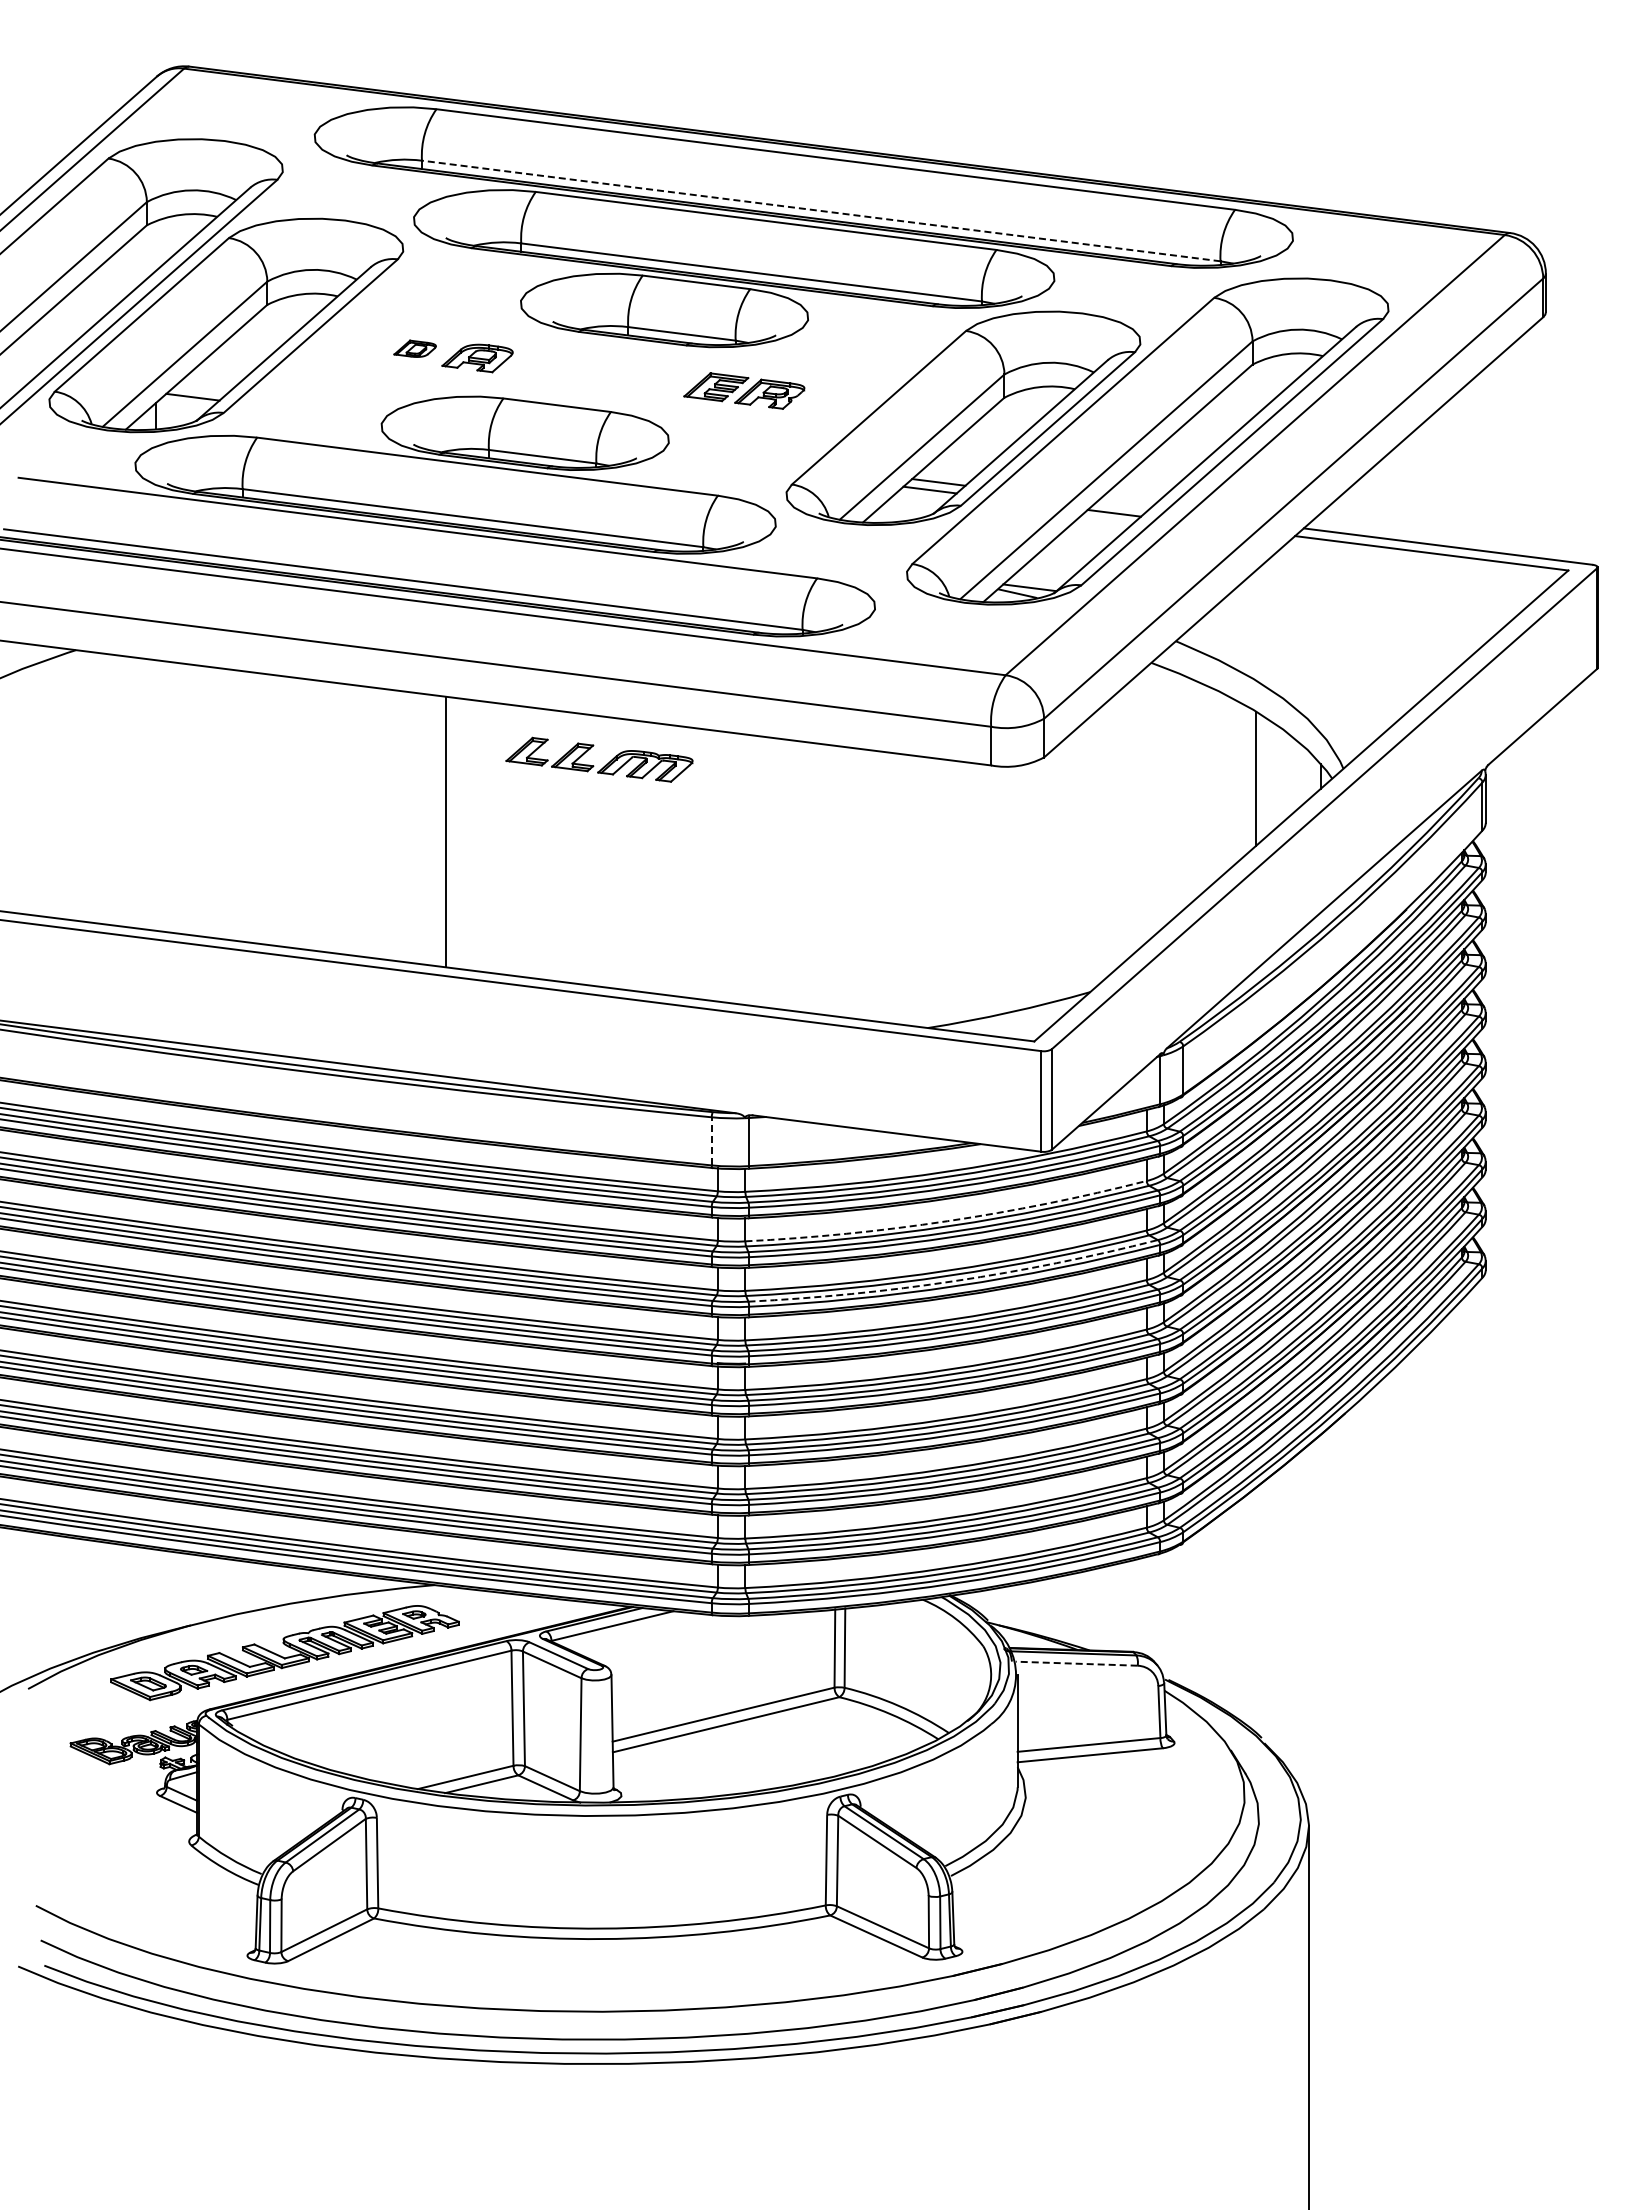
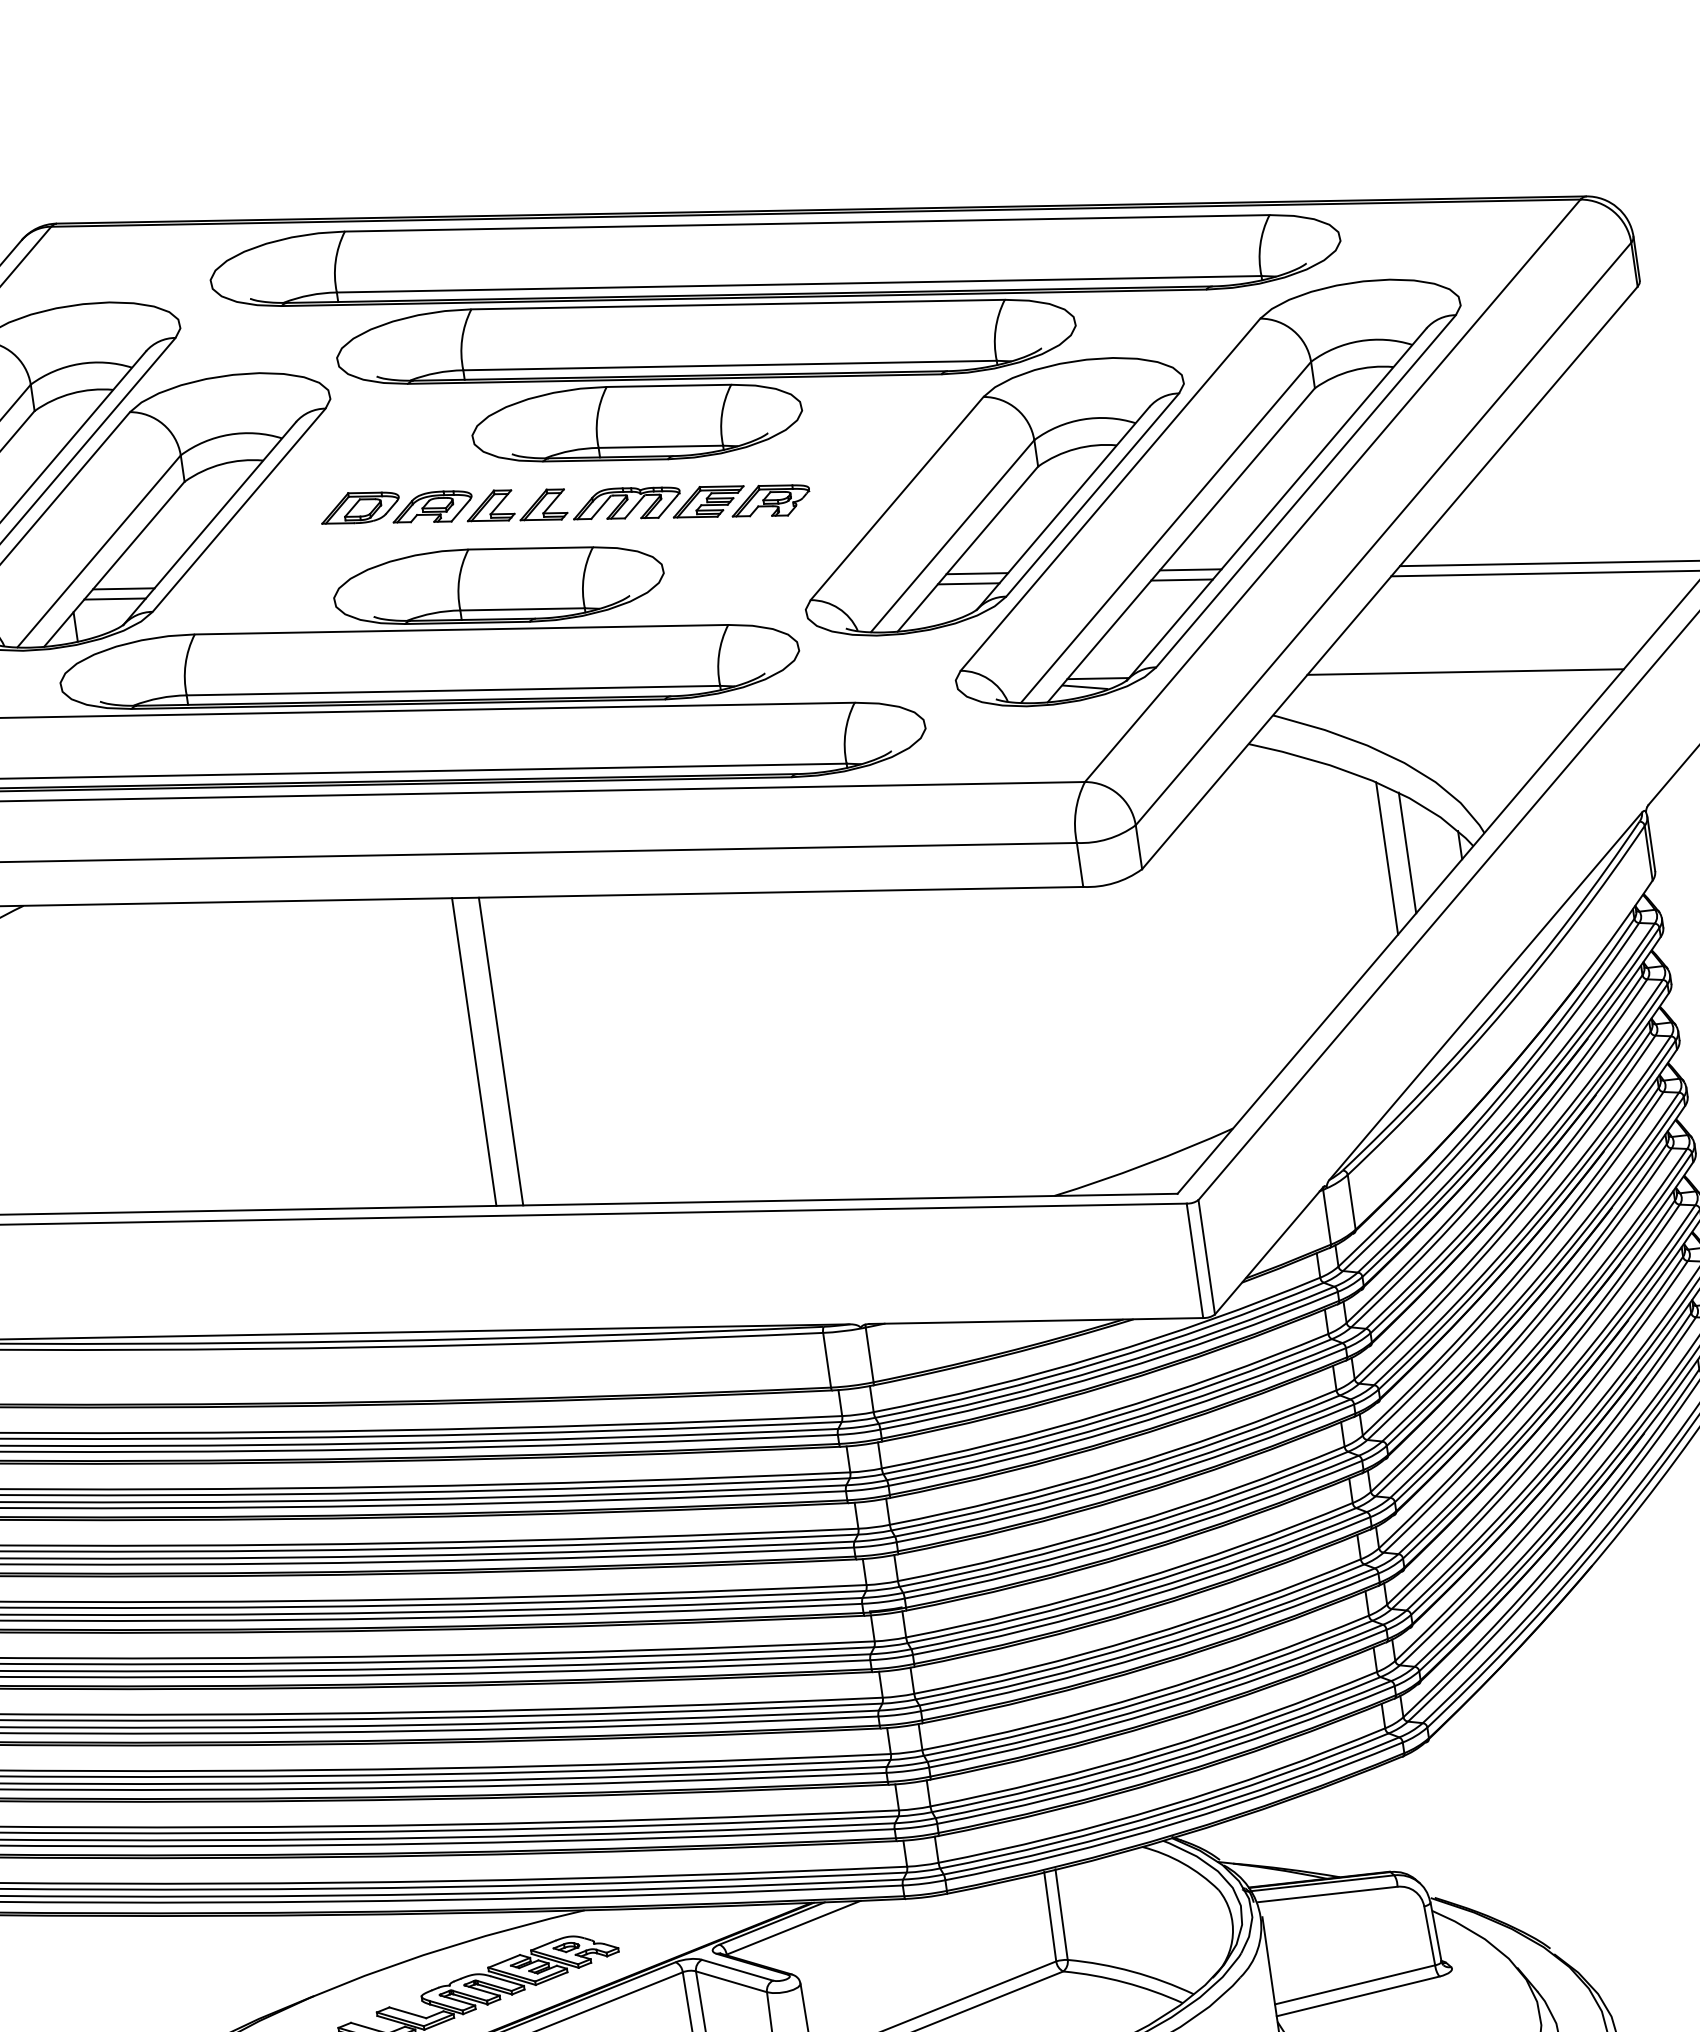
line: (820, 210) -> (798, 283), dashed -> solid
part: (414, 348) -> (359, 507), size x1.67
line: (201, 389) -> (123, 588), added
line: (1122, 505) -> (1190, 569), added
line: (1346, 627) -> (1464, 671), added
part: (605, 764) -> (581, 508), moved
line: (1274, 776) -> (1407, 853), added
line: (469, 834) -> (501, 1050), added
line: (711, 1140) -> (826, 1359), dashed -> solid
arc: (947, 1221) -> (1108, 1412), dashed -> solid
arc: (954, 1281) -> (1126, 1479), dashed -> solid
line: (1076, 1663) -> (1327, 1894), dashed -> solid

